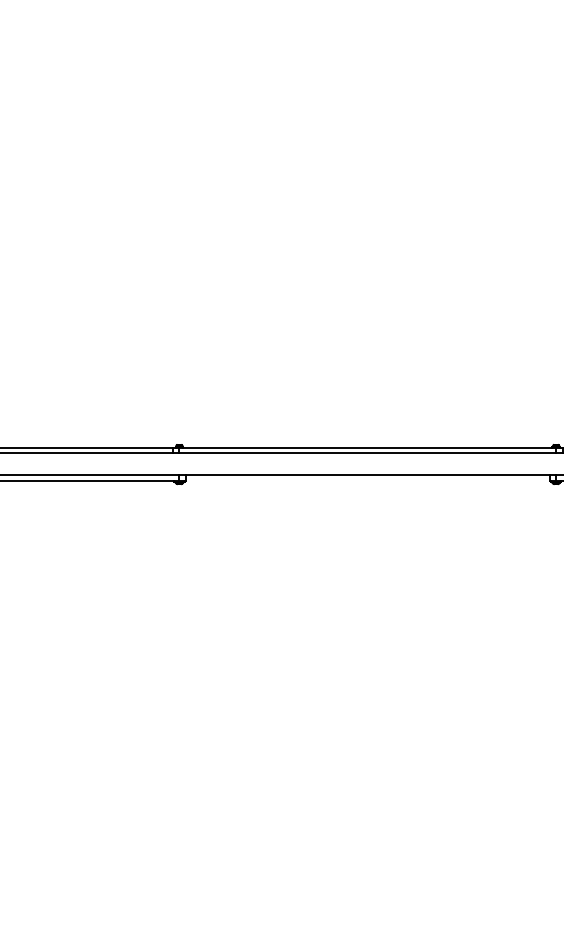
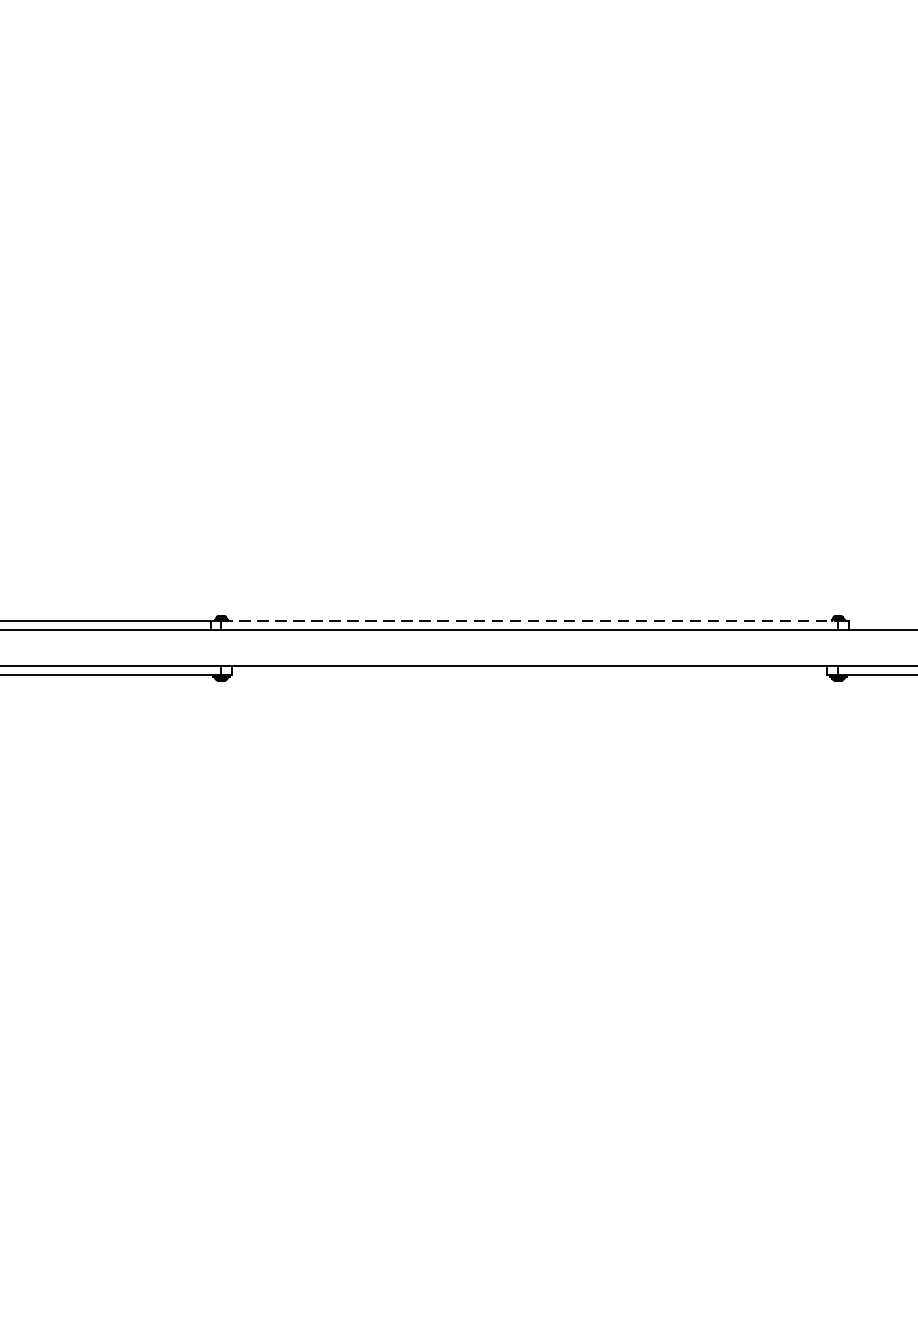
line: (368, 447) -> (530, 620), solid -> dashed

